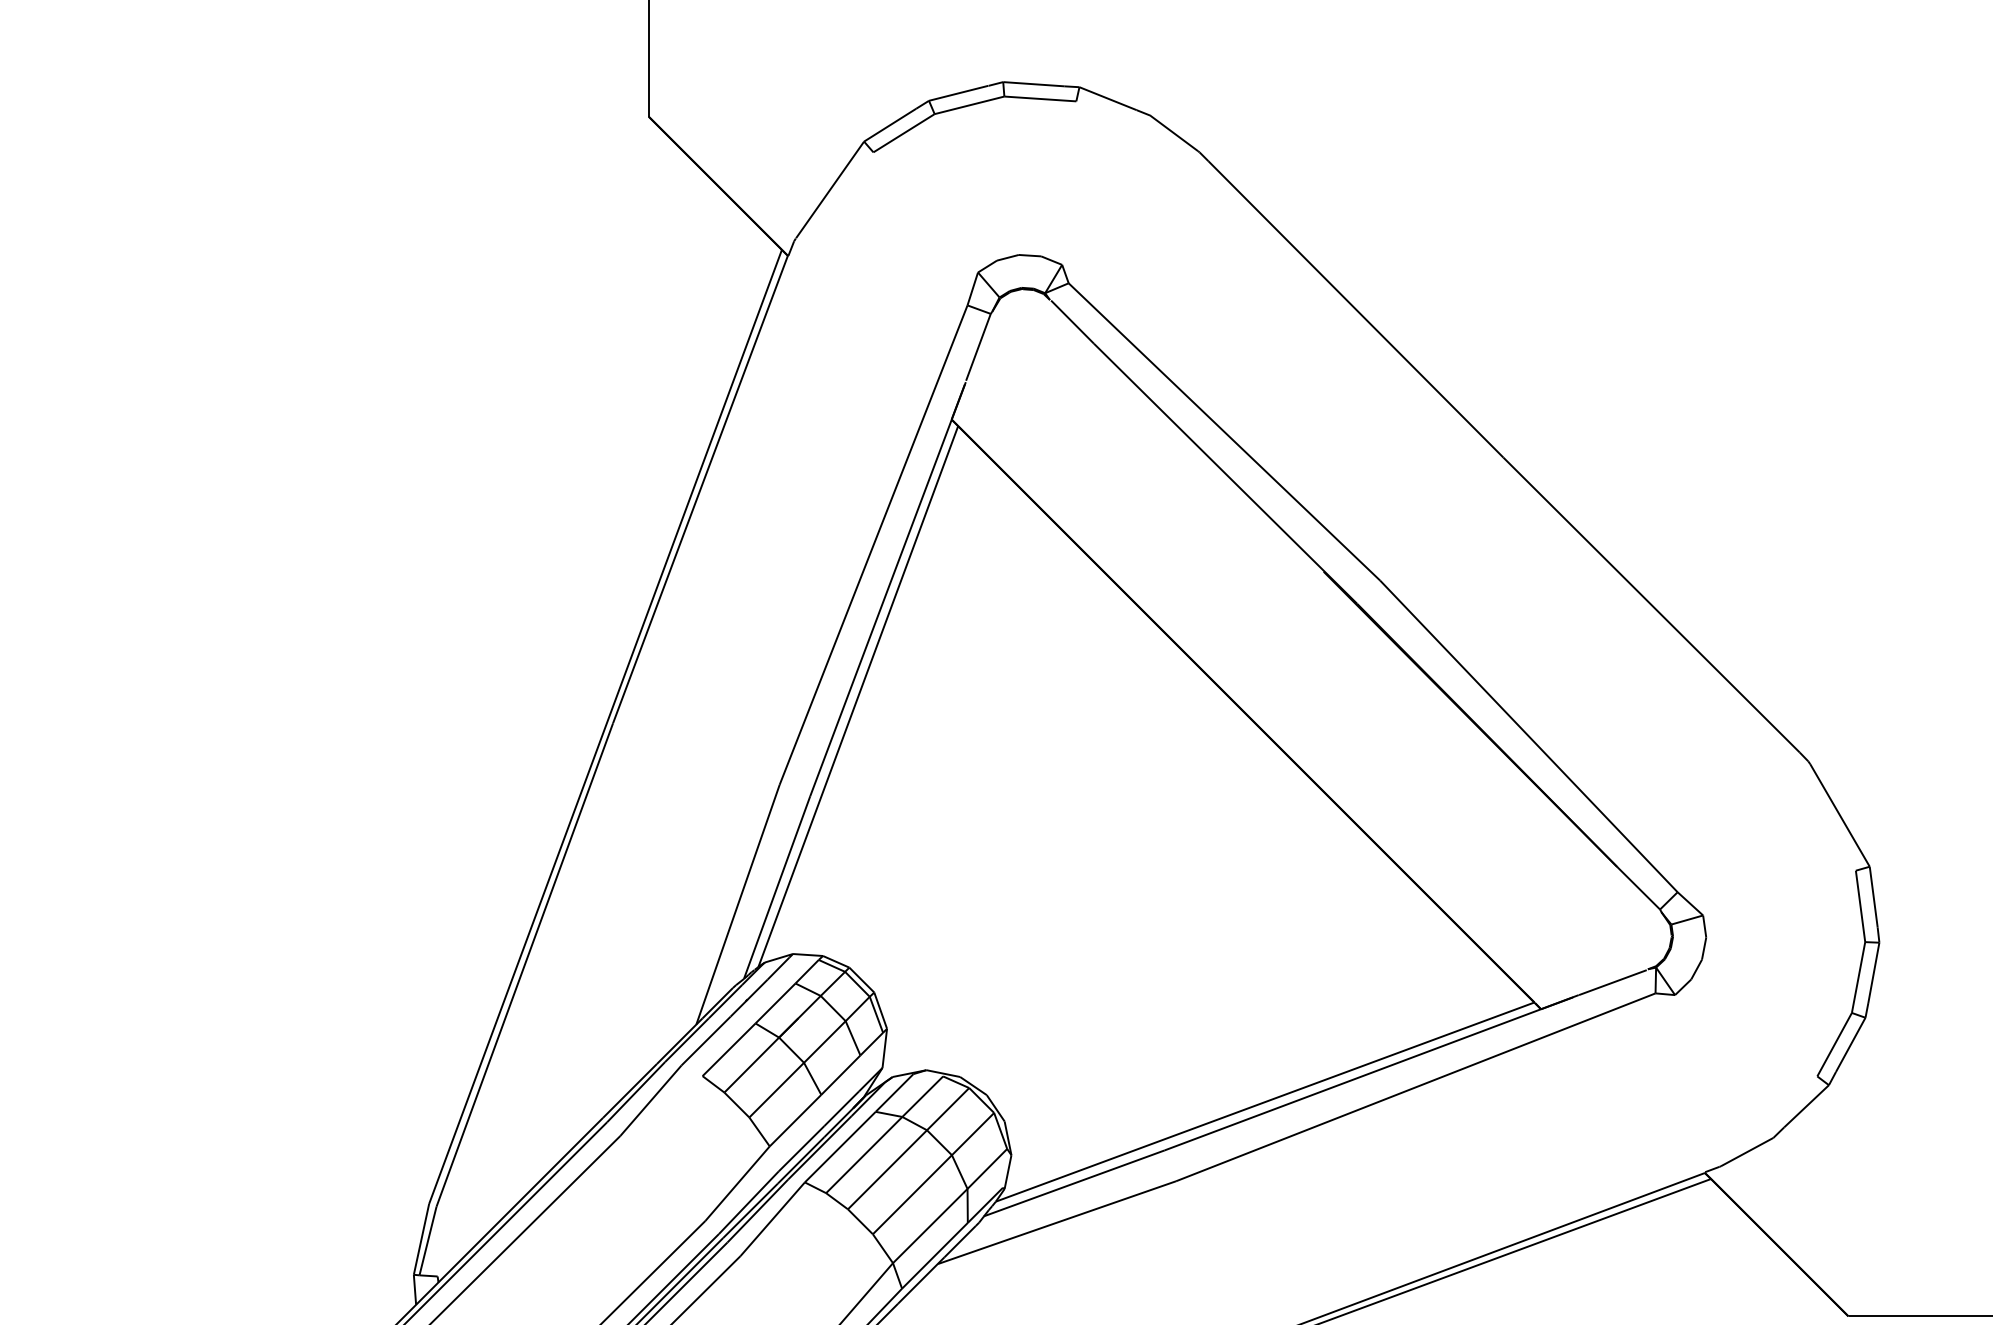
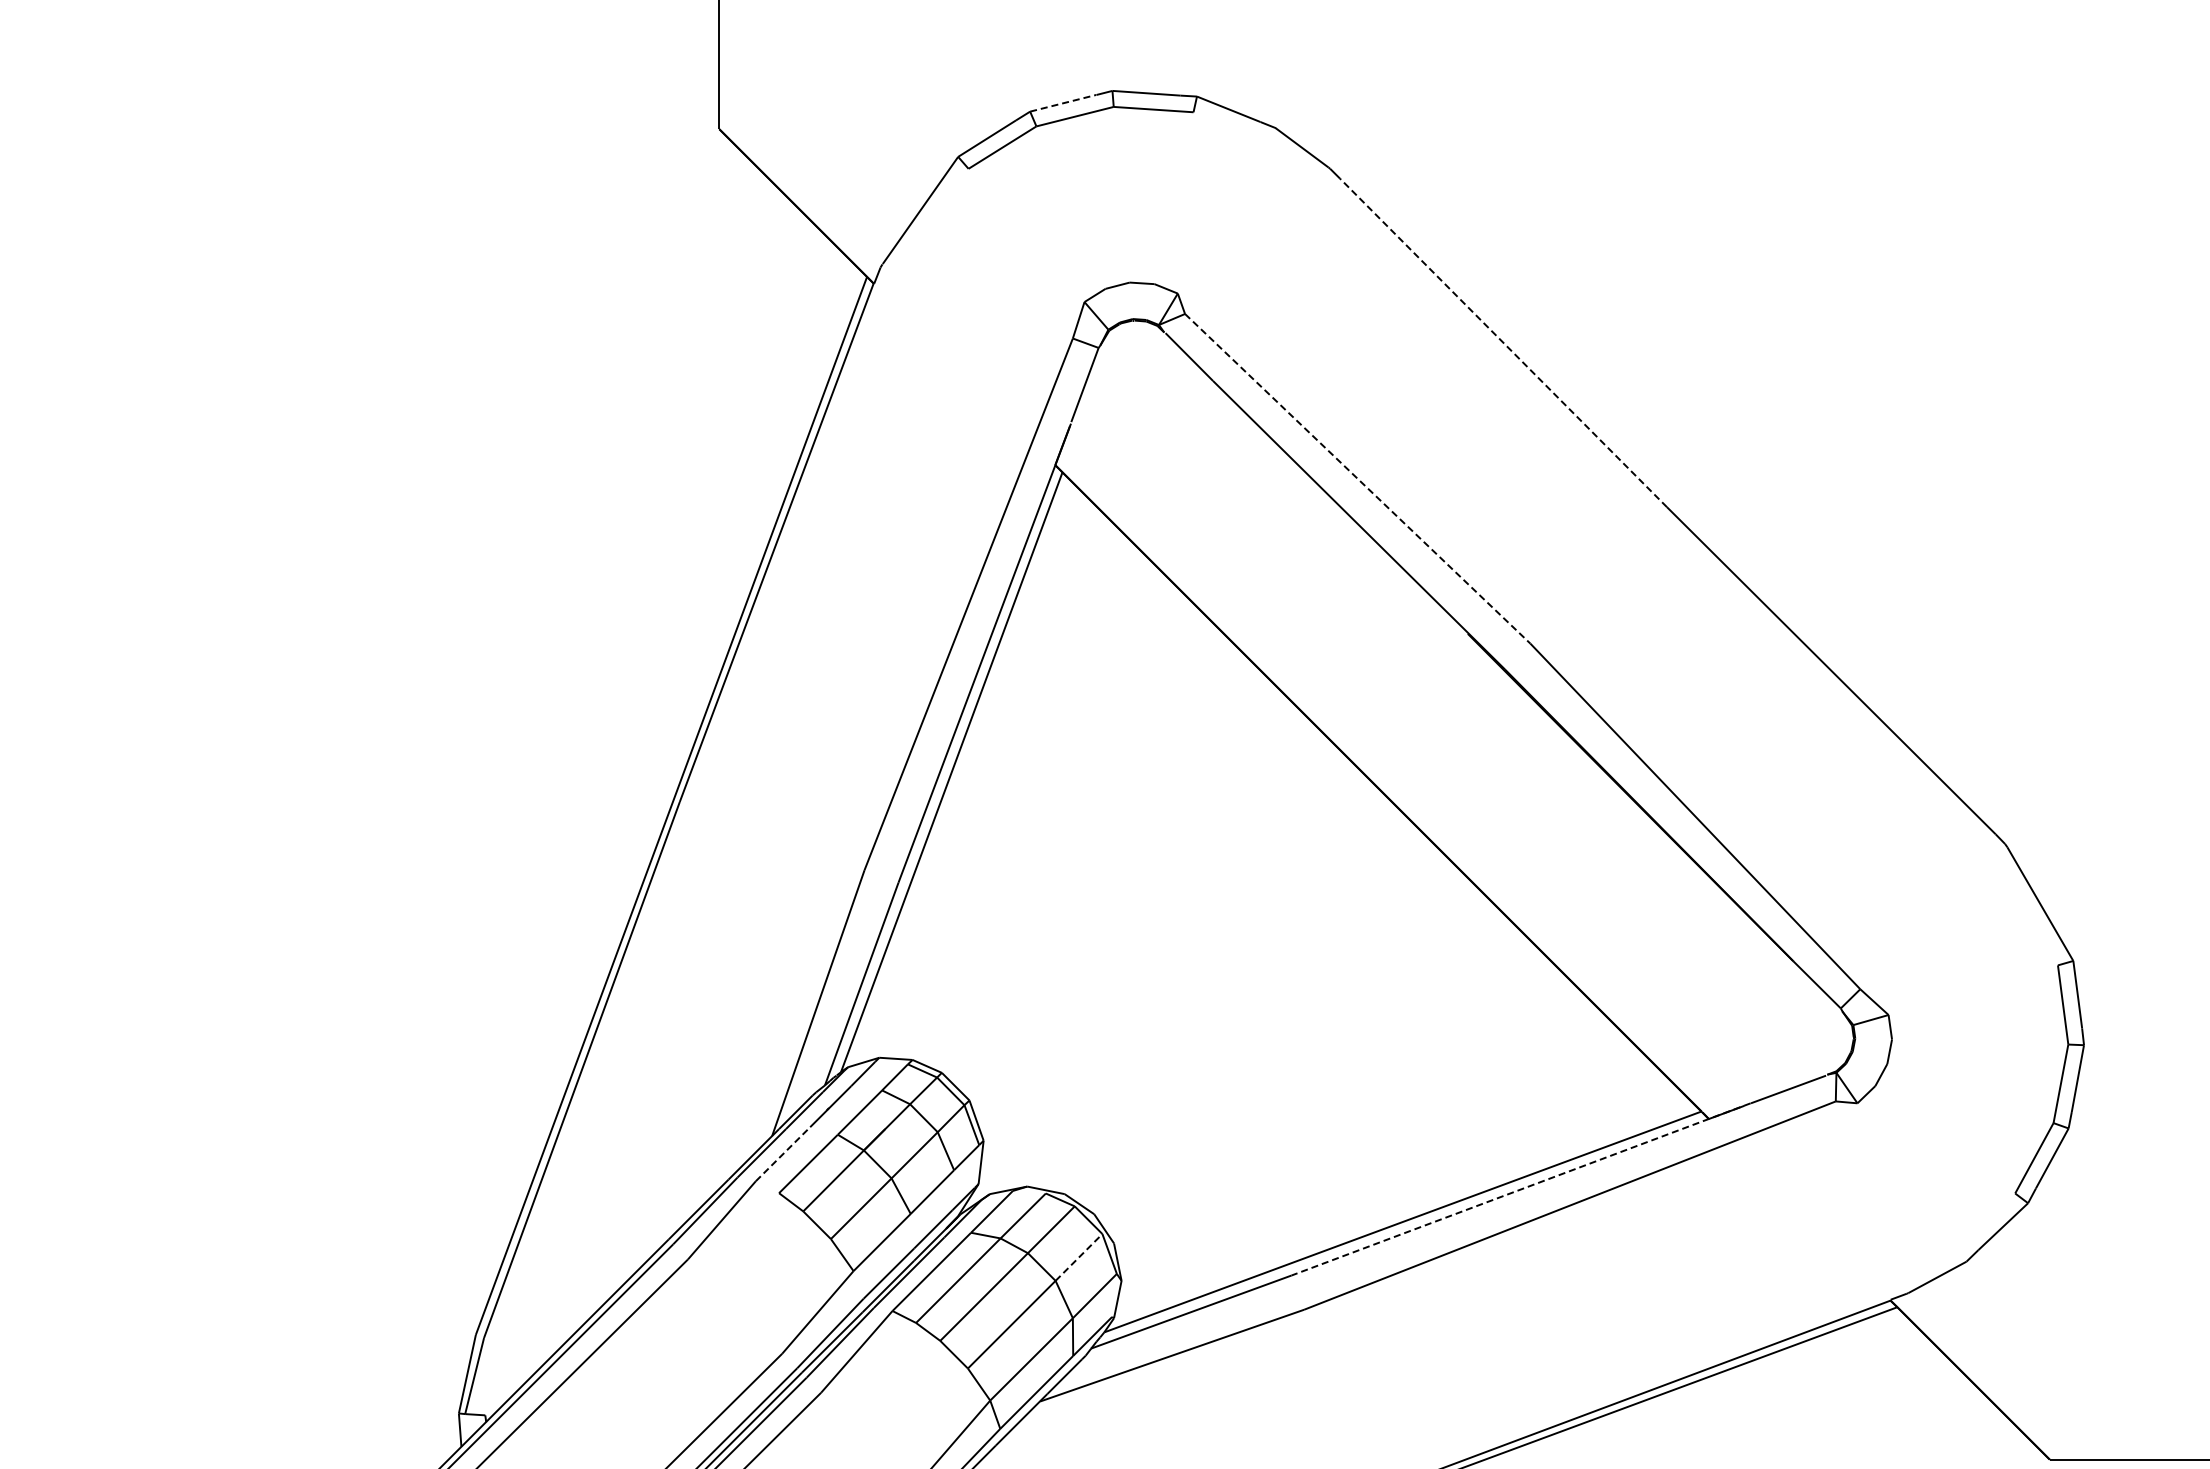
line: (959, 93) -> (1063, 103), solid -> dashed
line: (1355, 308) -> (1503, 342), solid -> dashed
line: (1224, 431) -> (1357, 478), solid -> dashed
line: (706, 1040) -> (783, 1153), solid -> dashed
line: (1371, 1072) -> (1520, 1189), solid -> dashed
line: (973, 1134) -> (1079, 1257), solid -> dashed

